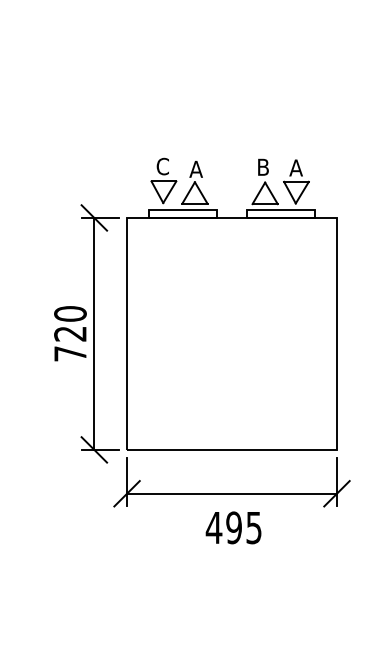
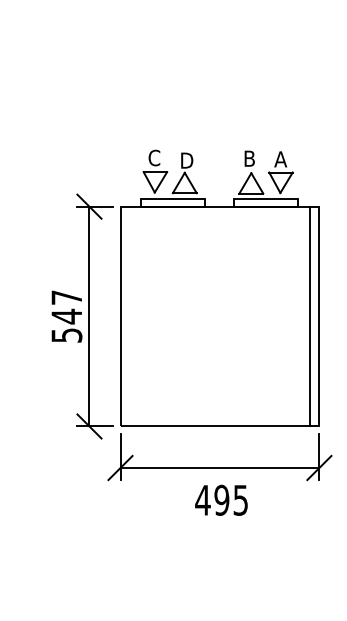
text: (196, 168) -> (186, 159), A -> D
text: (70, 333) -> (66, 316), 720 -> 547
line: (327, 333) -> (310, 316), added

